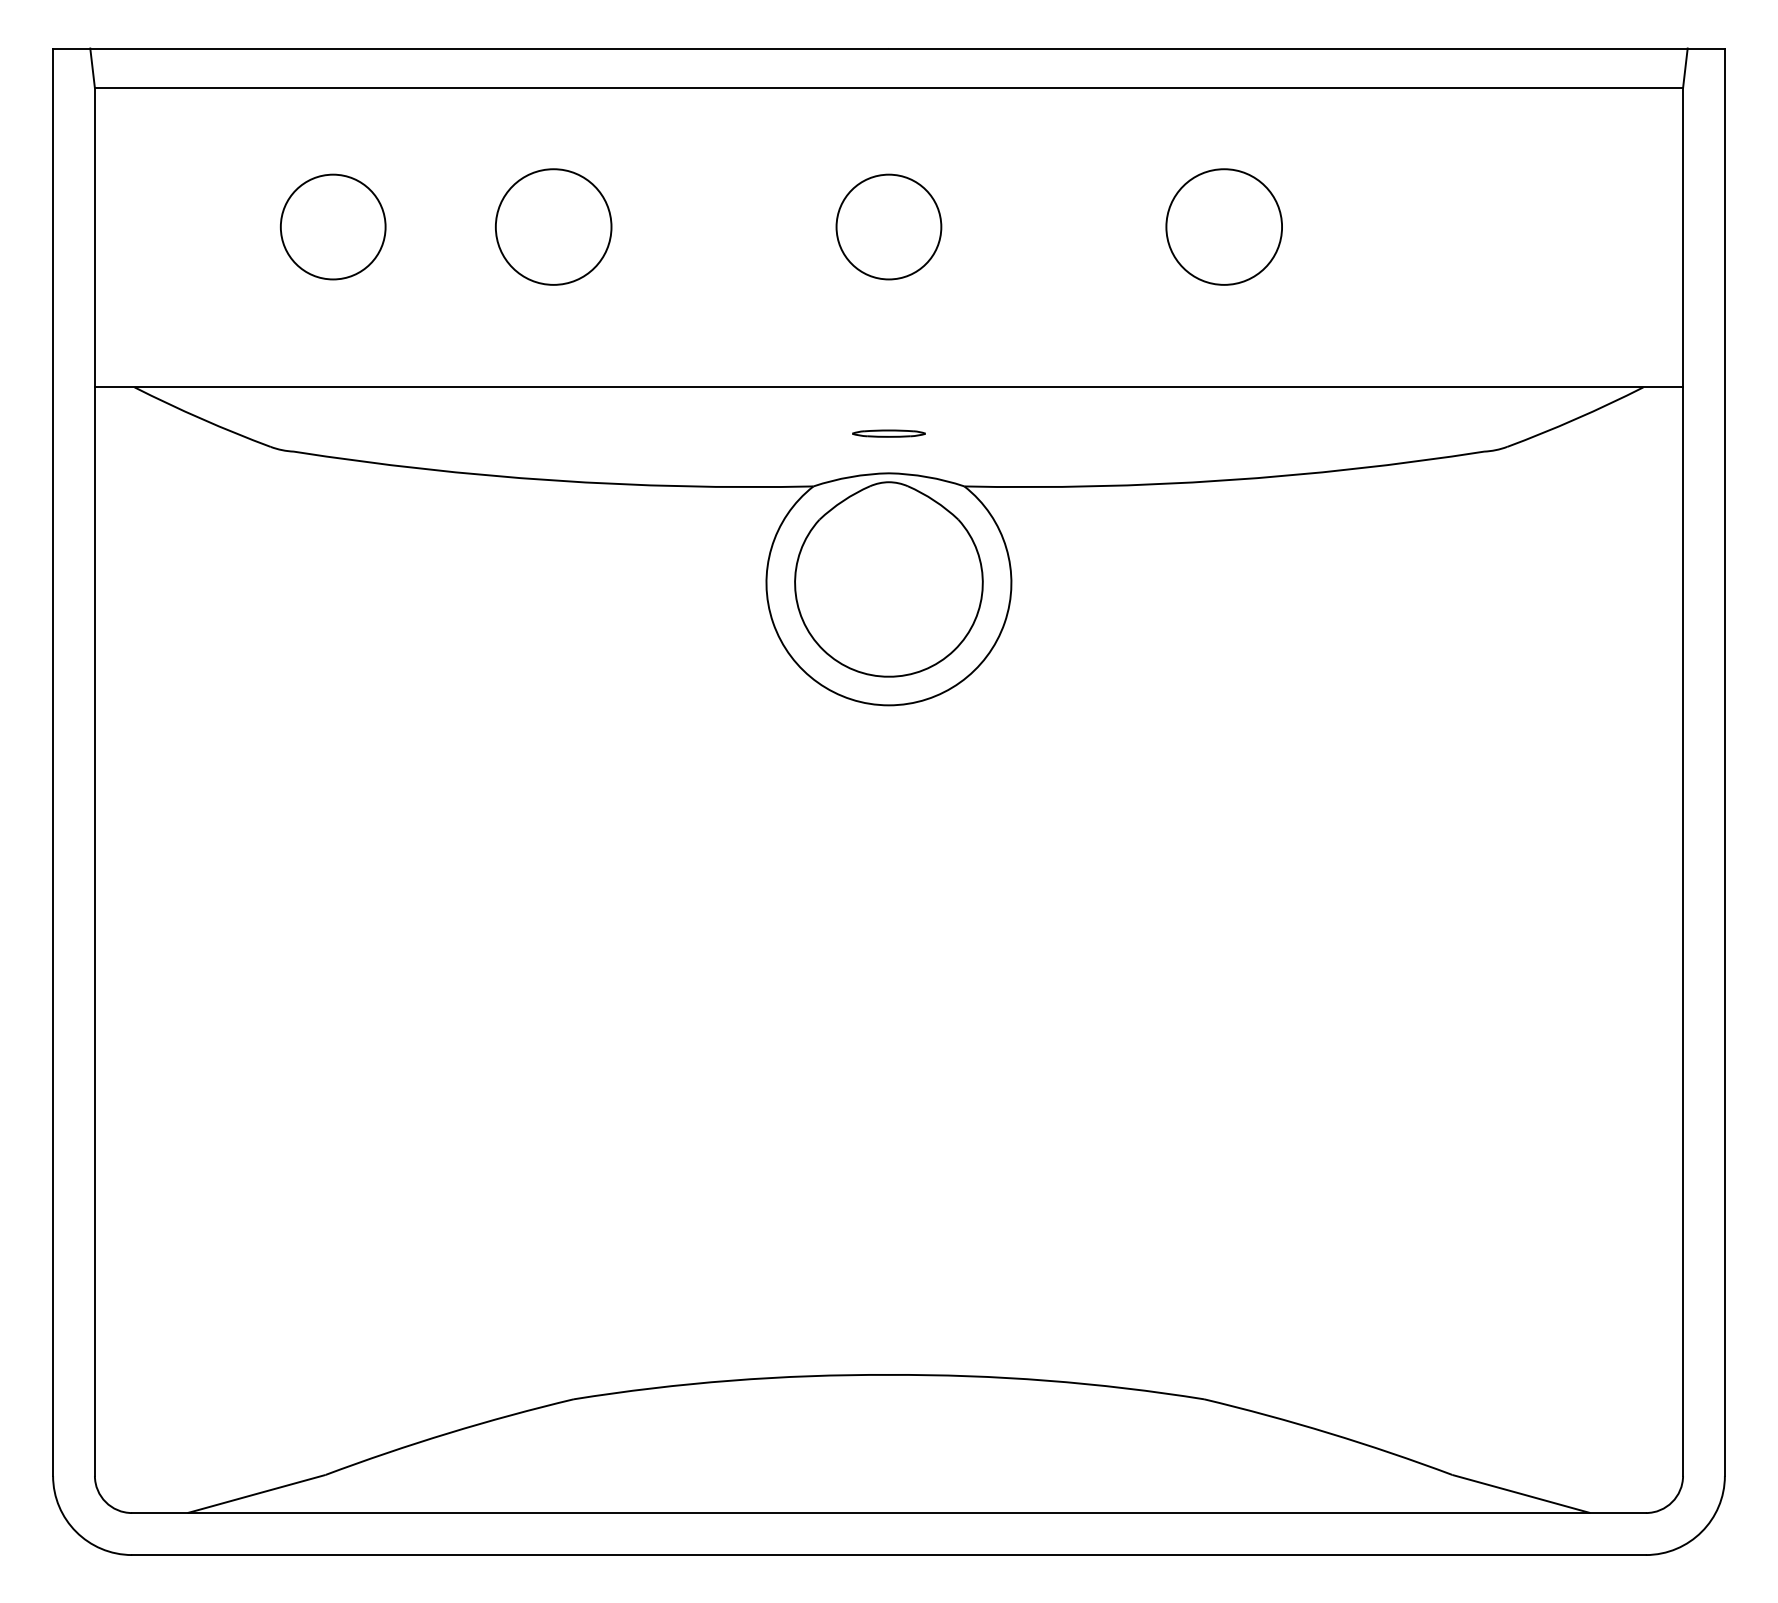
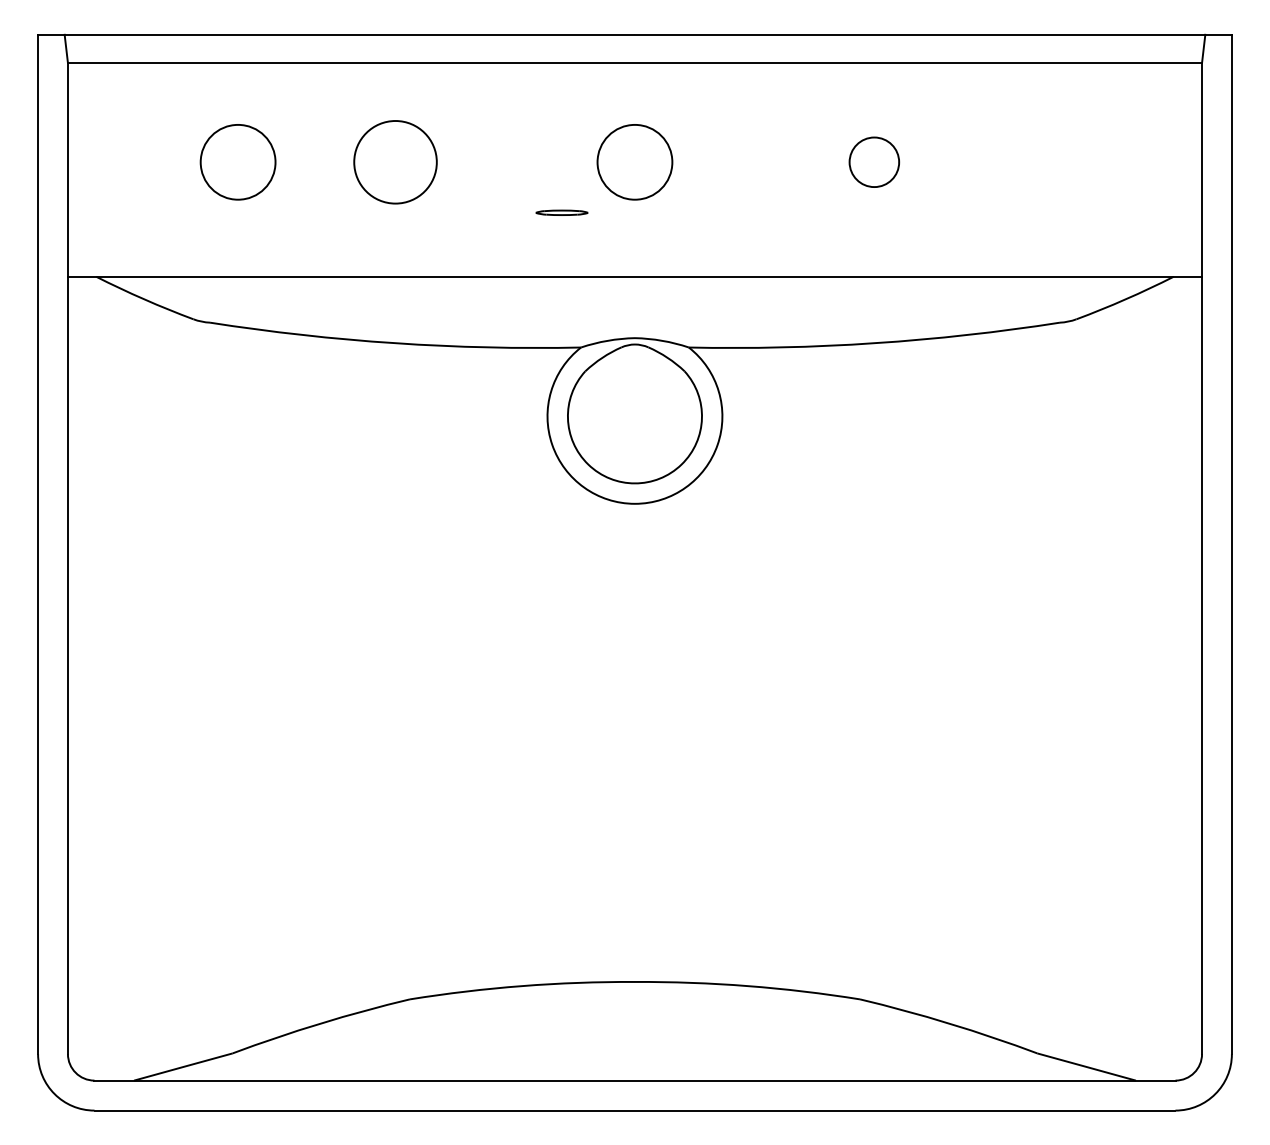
circle: (1224, 227) -> (874, 162), size x0.6
part: (888, 433) -> (561, 212), moved

